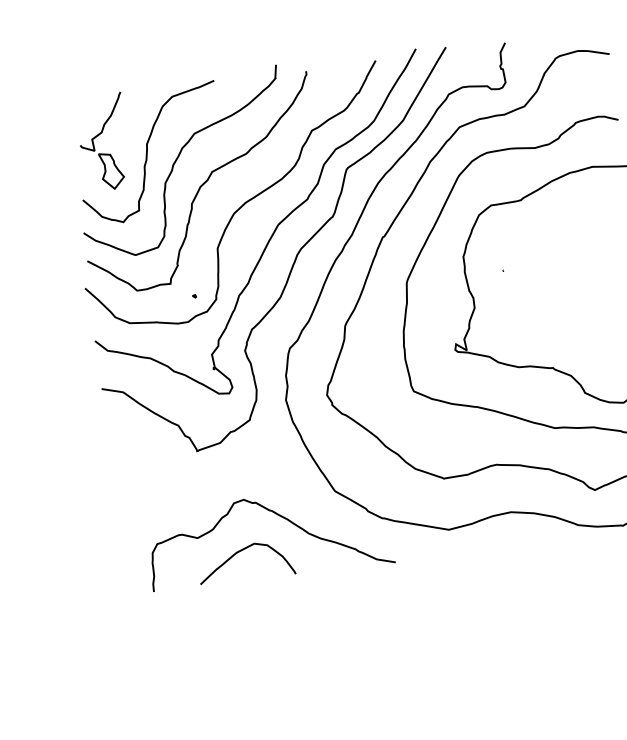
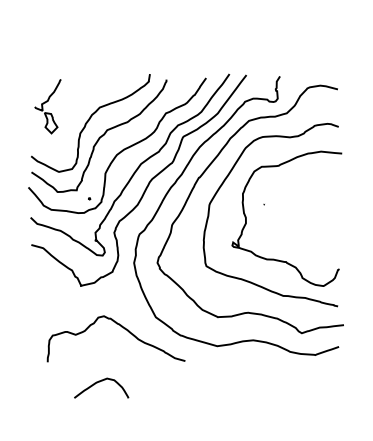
curve: (148, 153) -> (72, 115), removed
curve: (243, 551) -> (100, 382), moved

